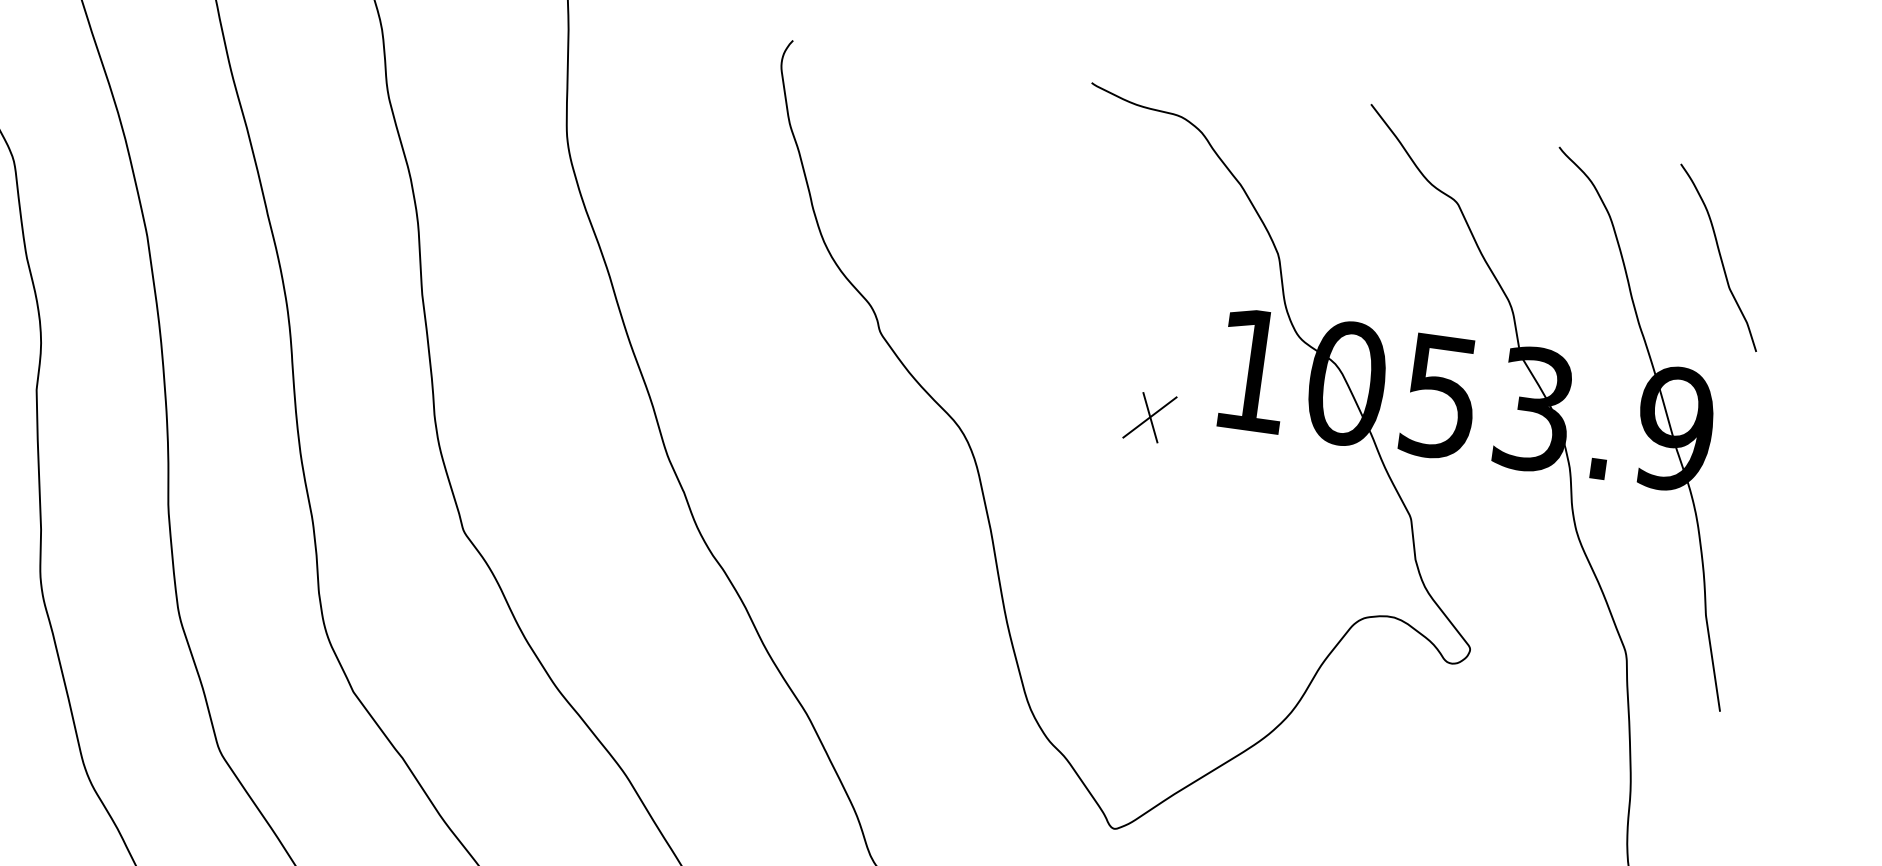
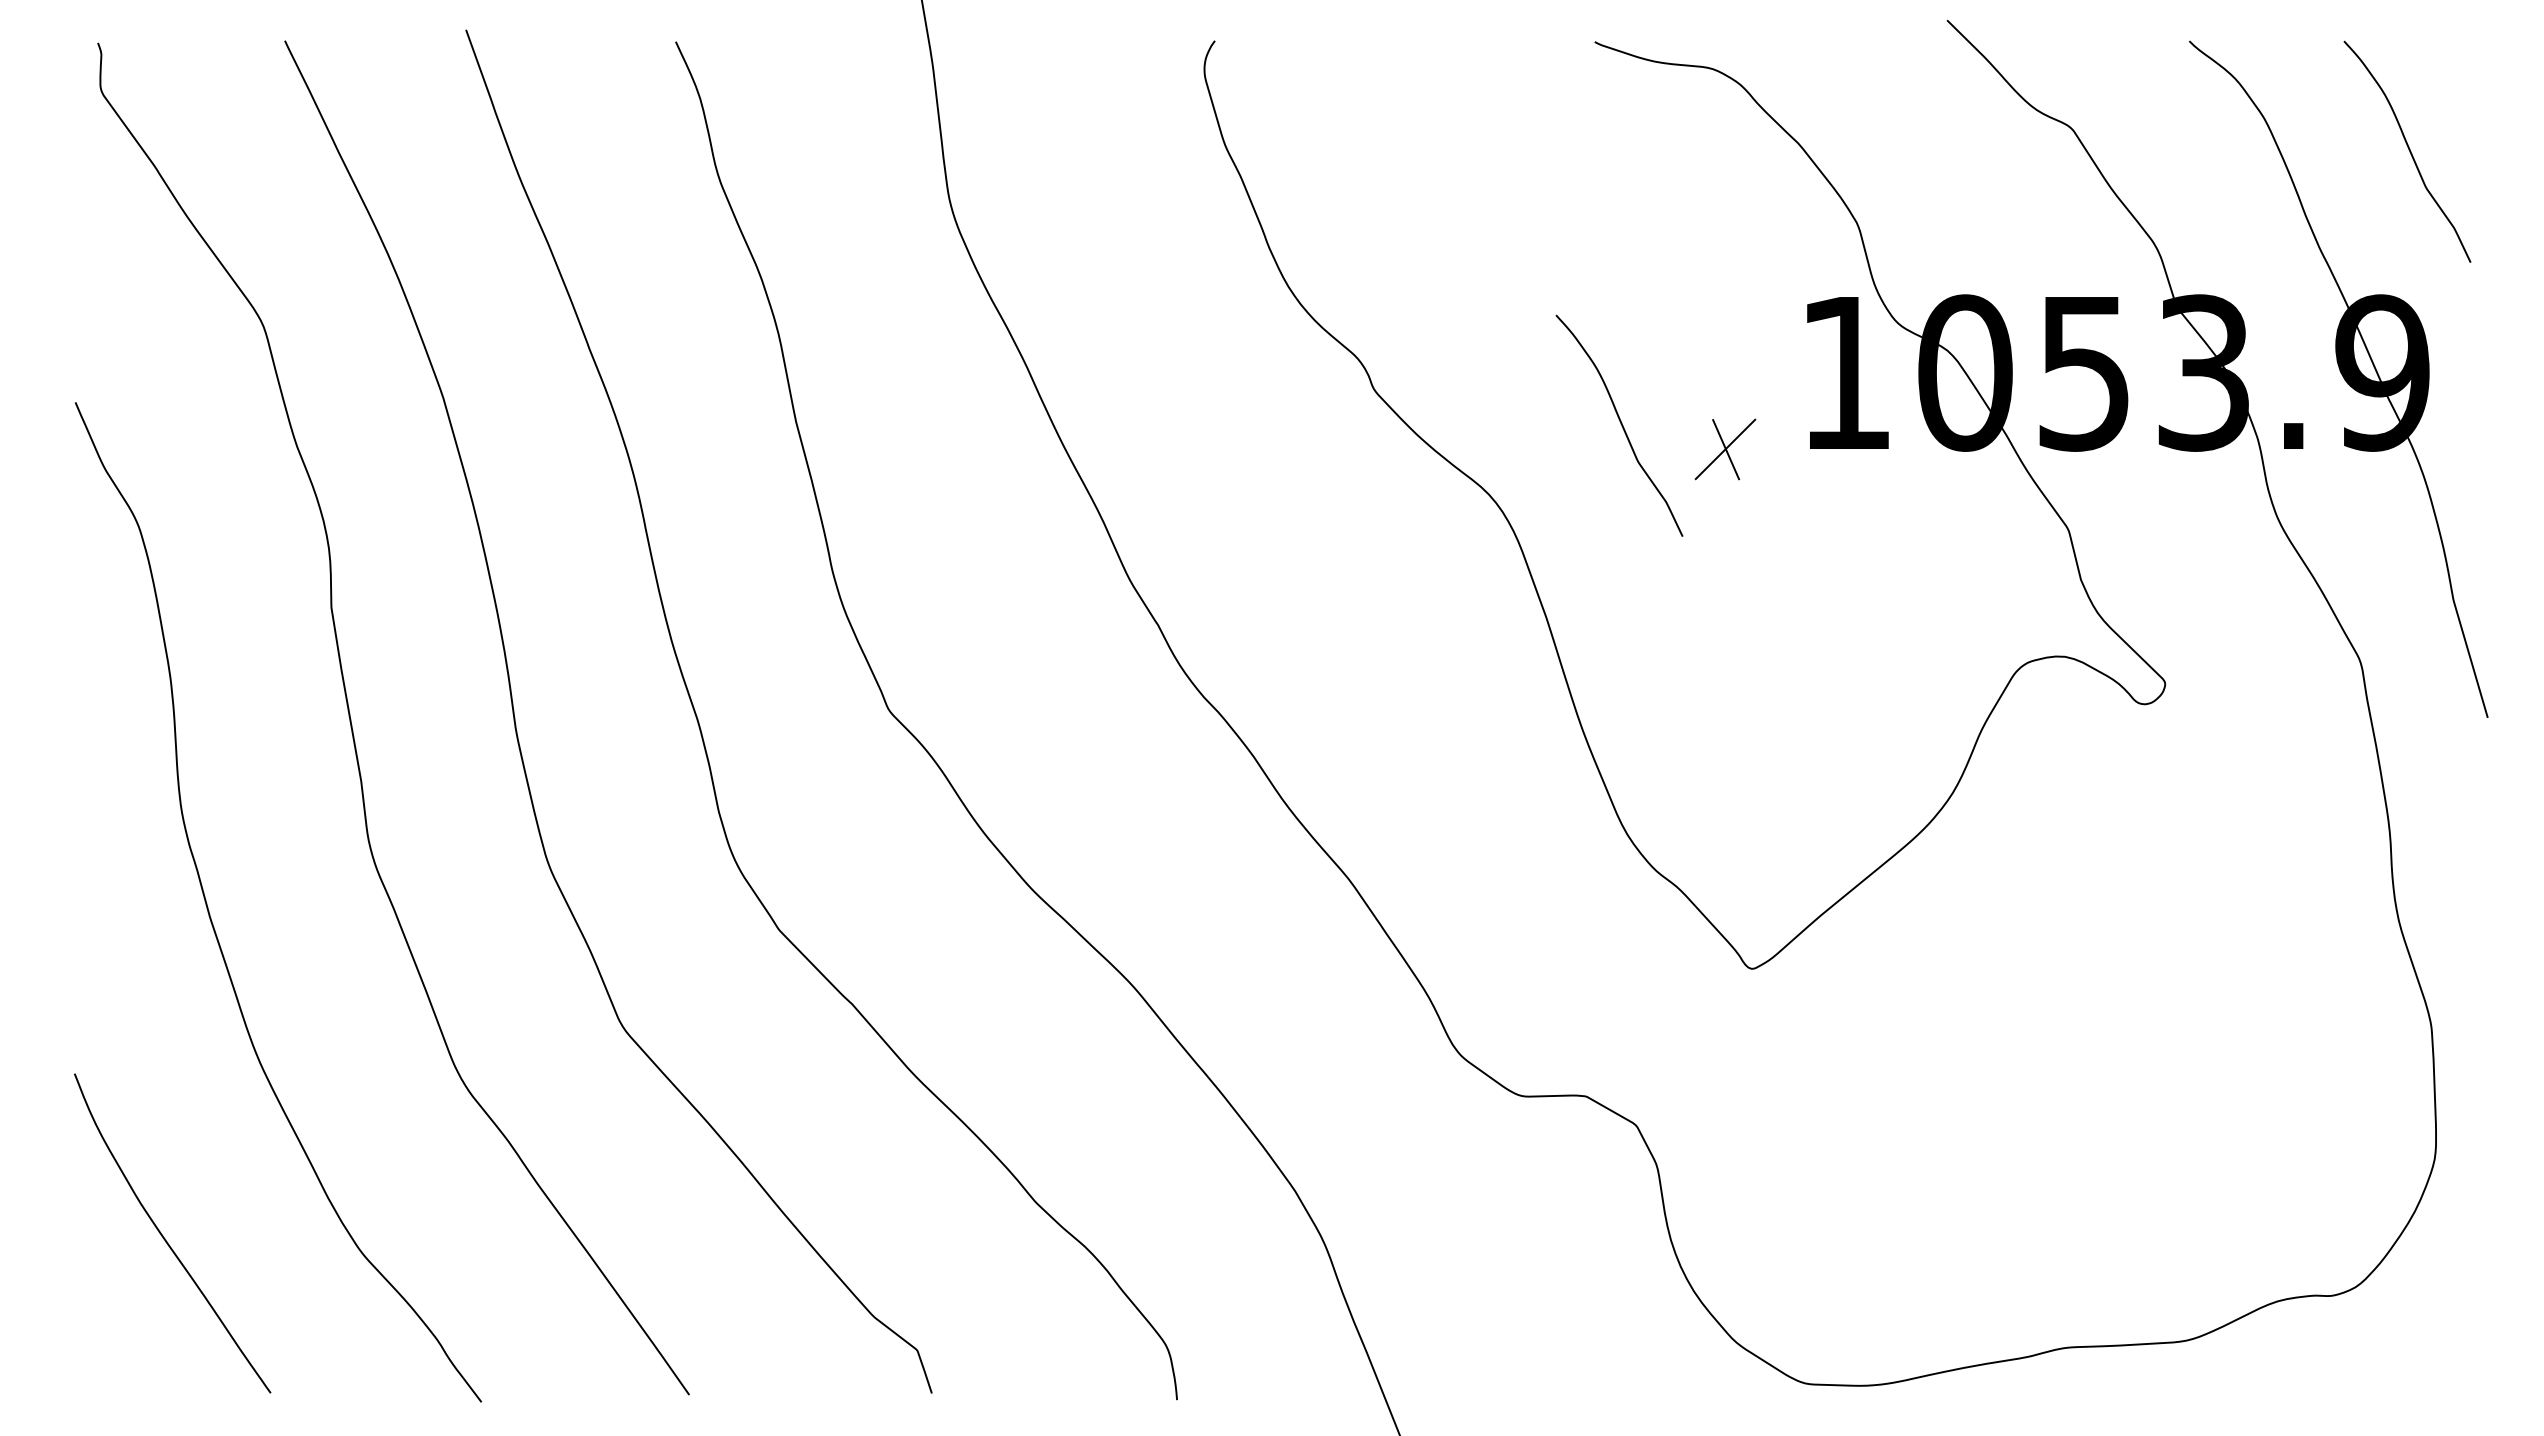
curve: (1070, 386) -> (1620, 424), added

